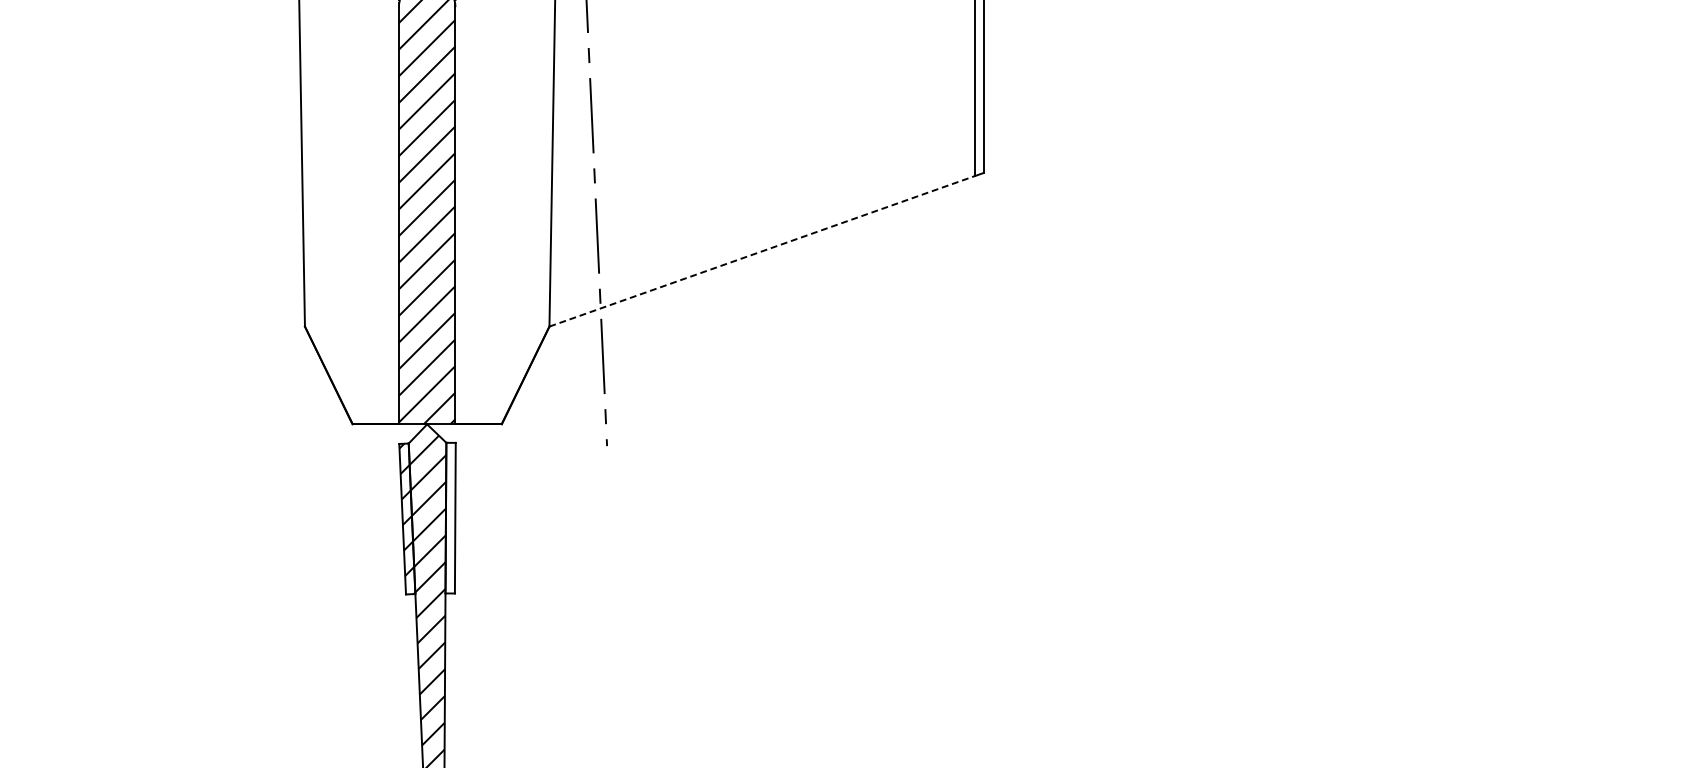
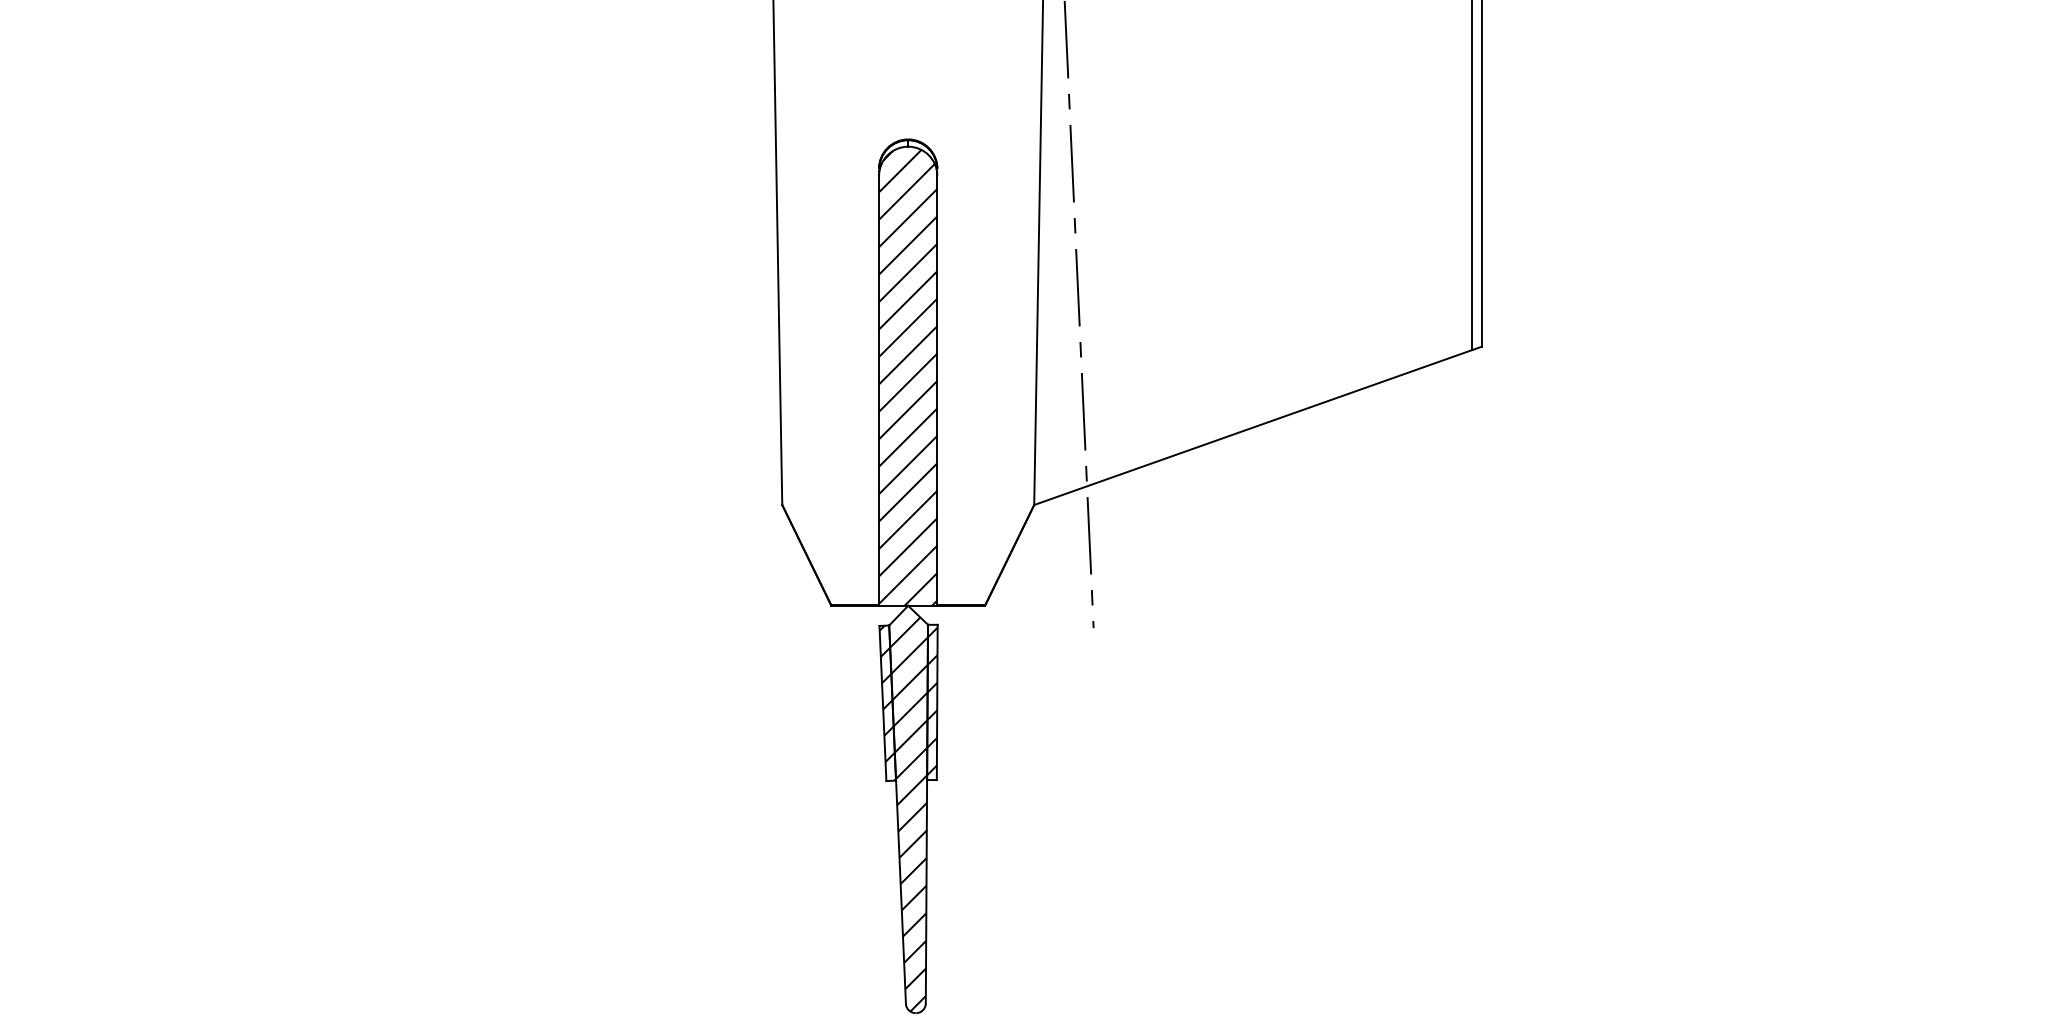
line: (762, 251) -> (1253, 427), dashed -> solid
hatch: (450, 517) -> (932, 701), added

